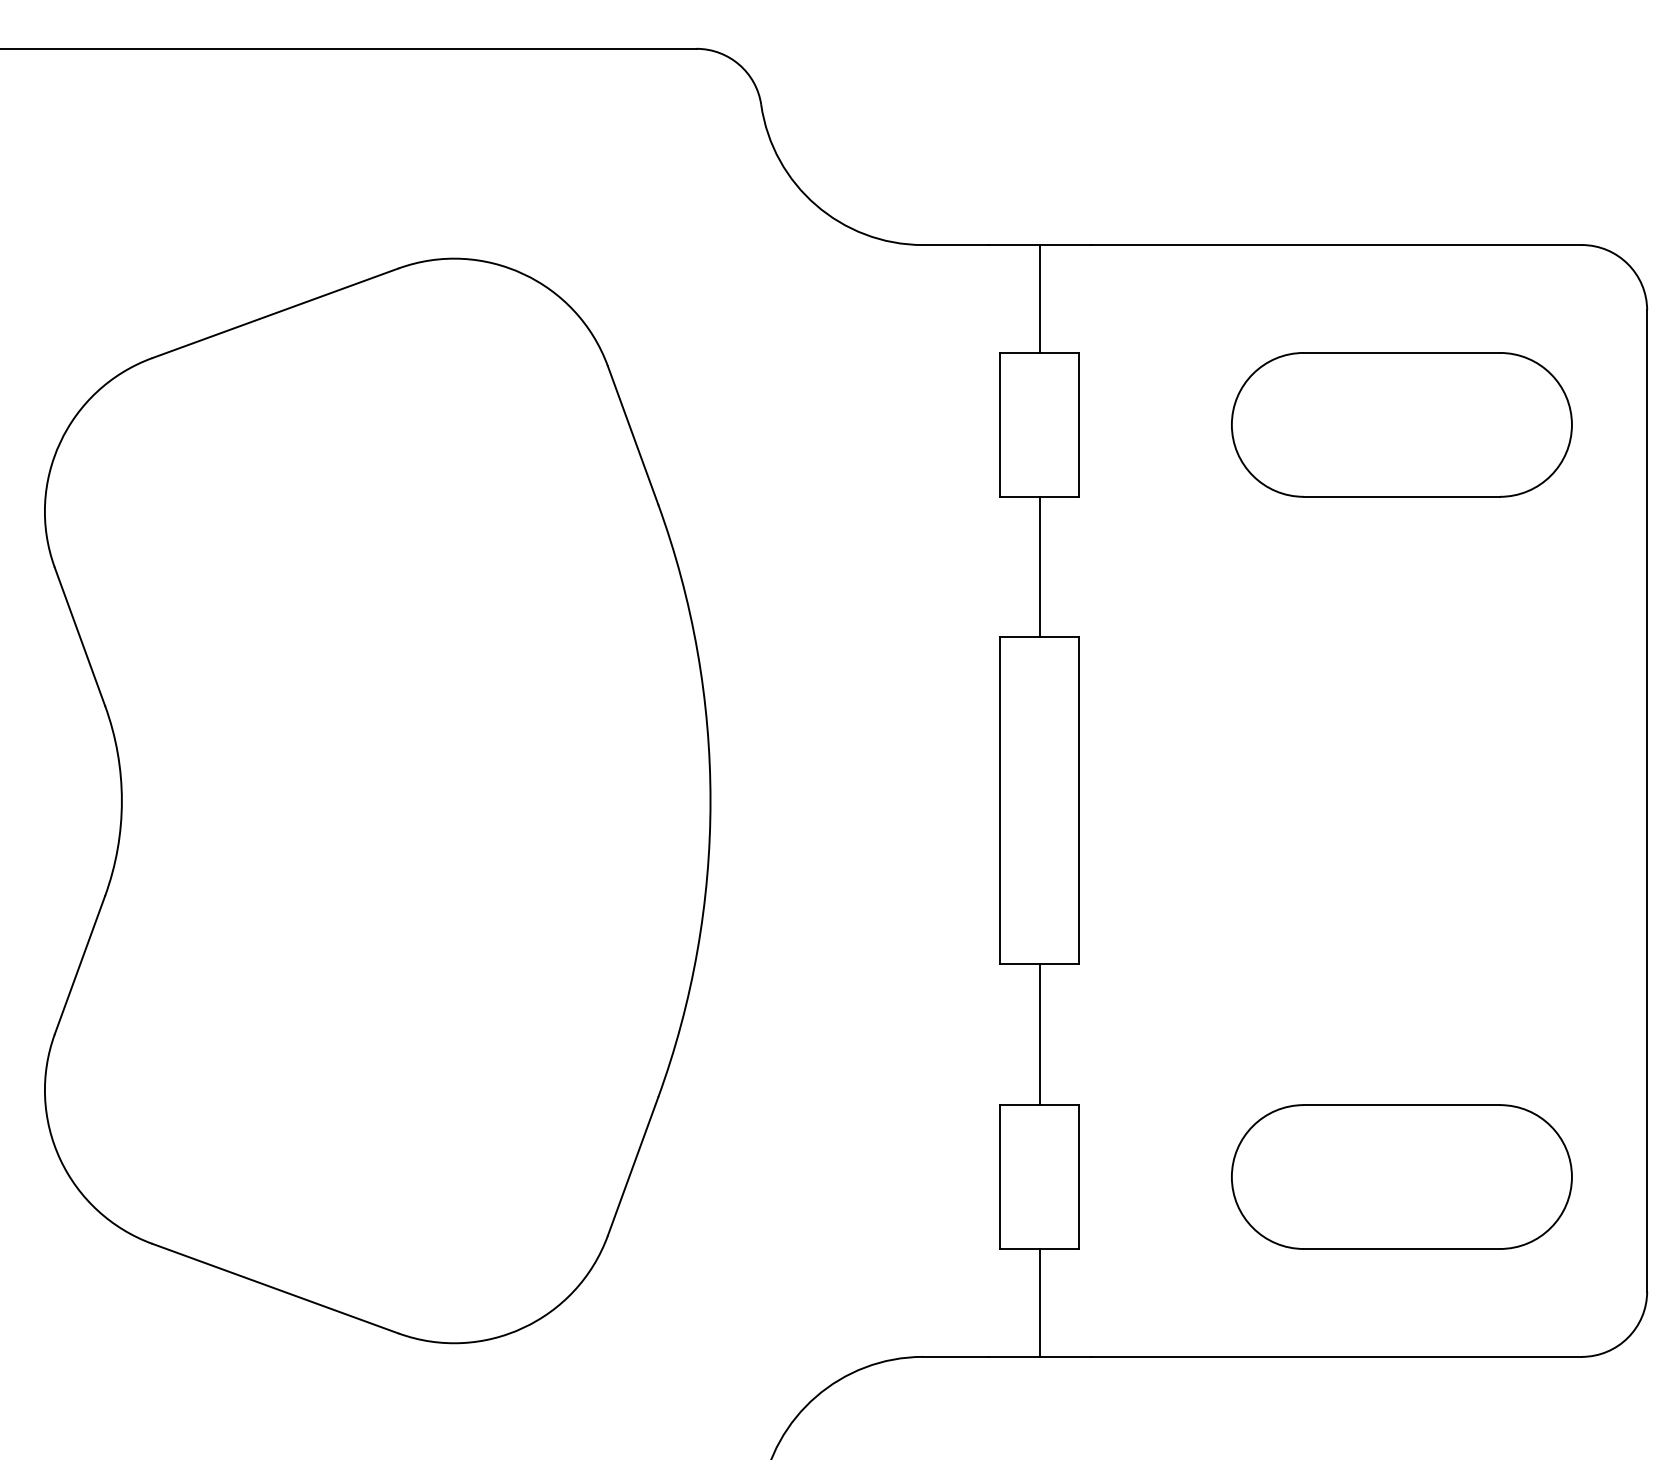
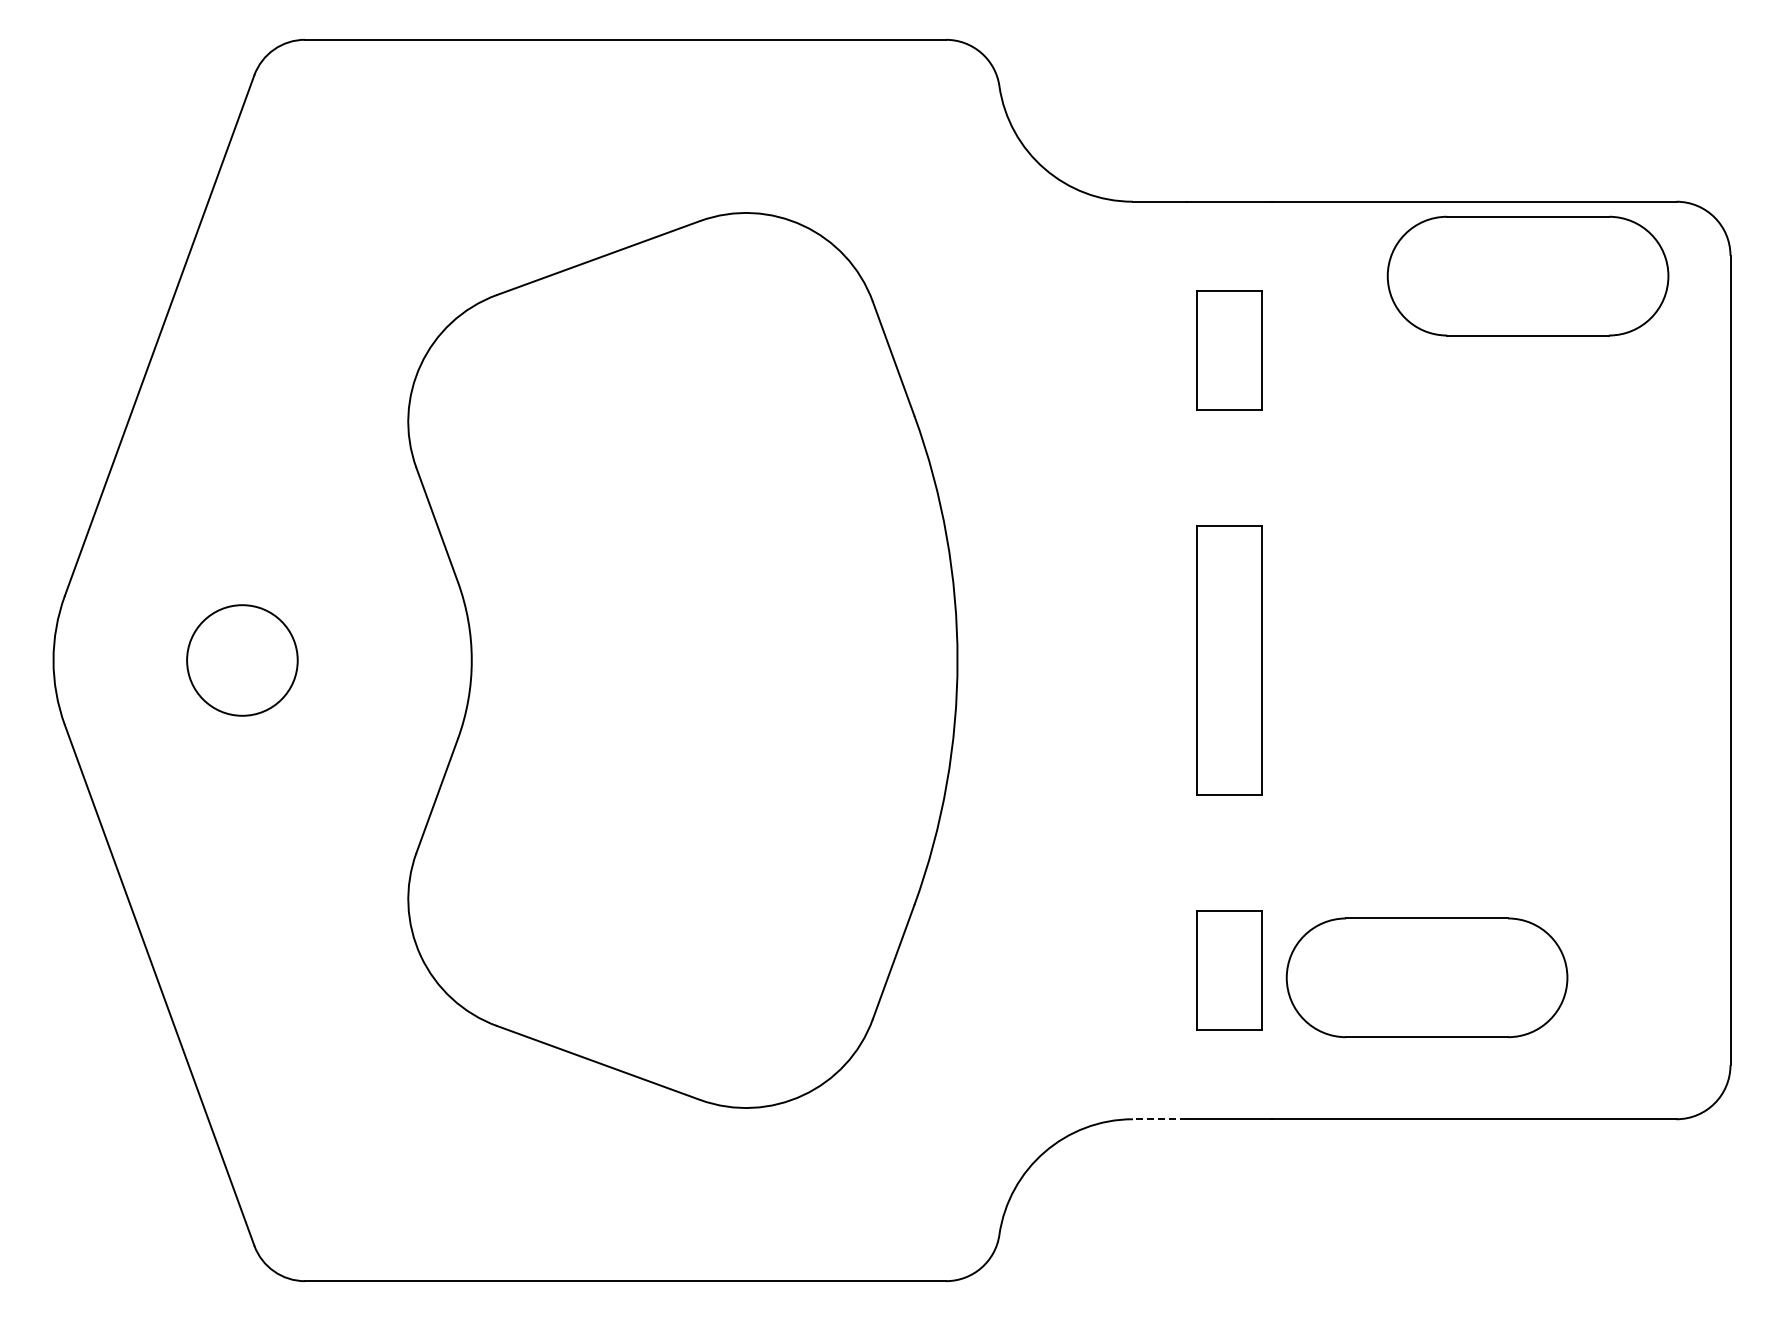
line: (1040, 298) -> (1229, 245), removed
part: (1401, 424) -> (1527, 275), moved
line: (1040, 567) -> (1229, 467), removed
line: (1040, 1034) -> (1229, 853), removed
part: (1401, 1176) -> (1426, 977), moved
line: (1040, 1302) -> (1229, 1074), removed
line: (955, 1357) -> (1159, 1119), solid -> dashed

